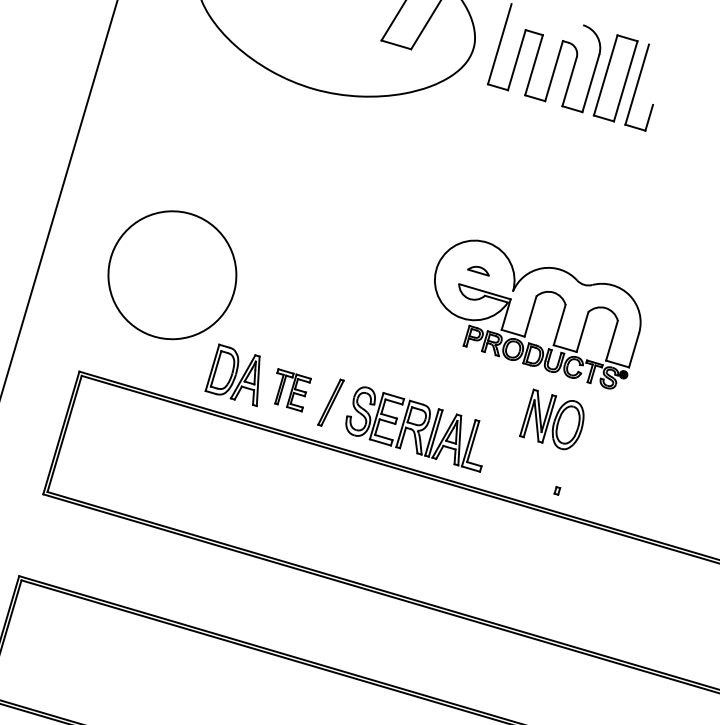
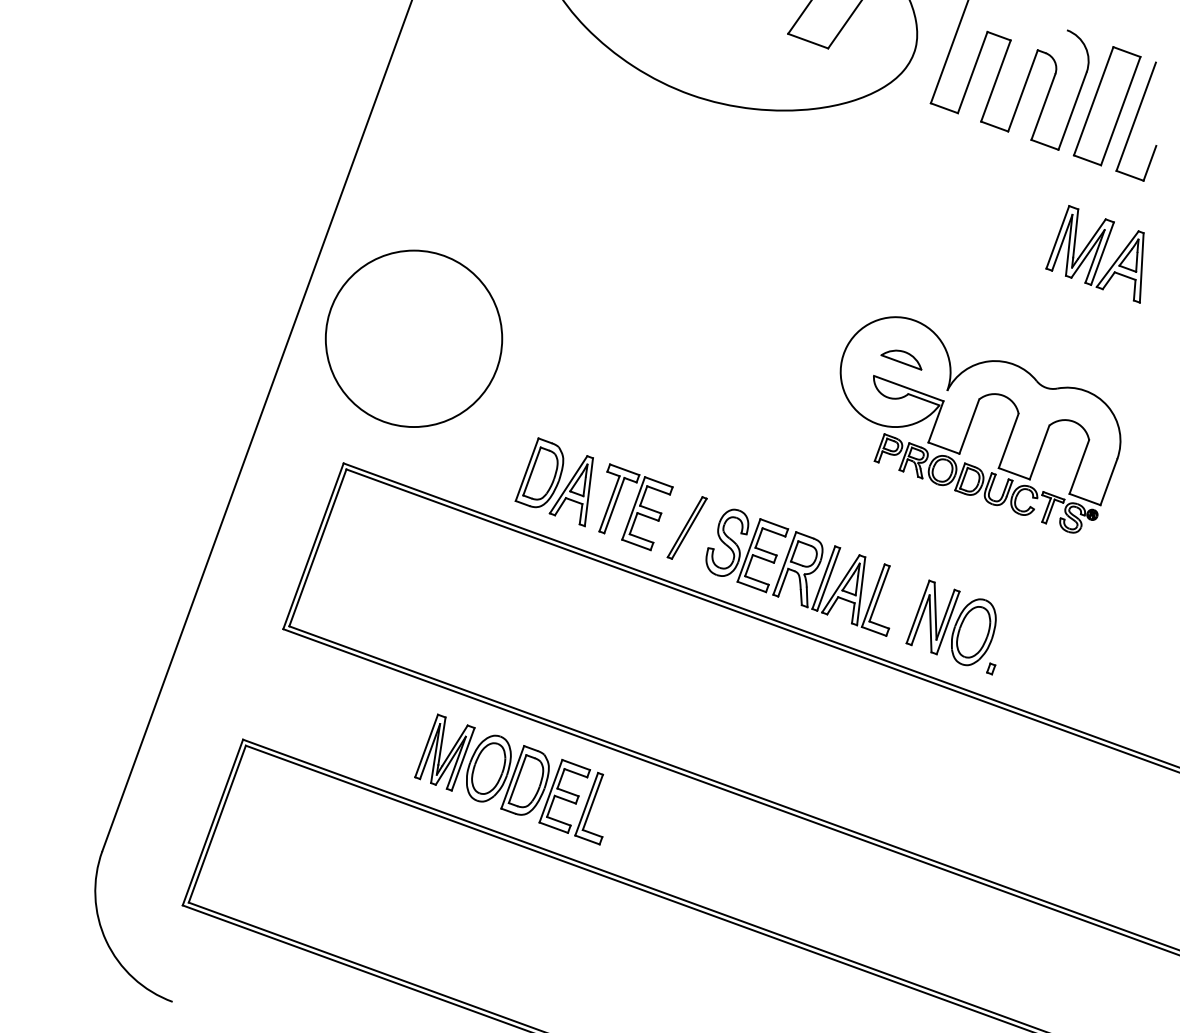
part: (613, 186) -> (1094, 254), added
part: (478, 271) -> (901, 359), size x1.43
circle: (172, 275) -> (413, 338), moved
part: (292, 390) -> (635, 507), size x1.43
part: (550, 419) -> (950, 622), moved
part: (213, 592) -> (509, 779), added

